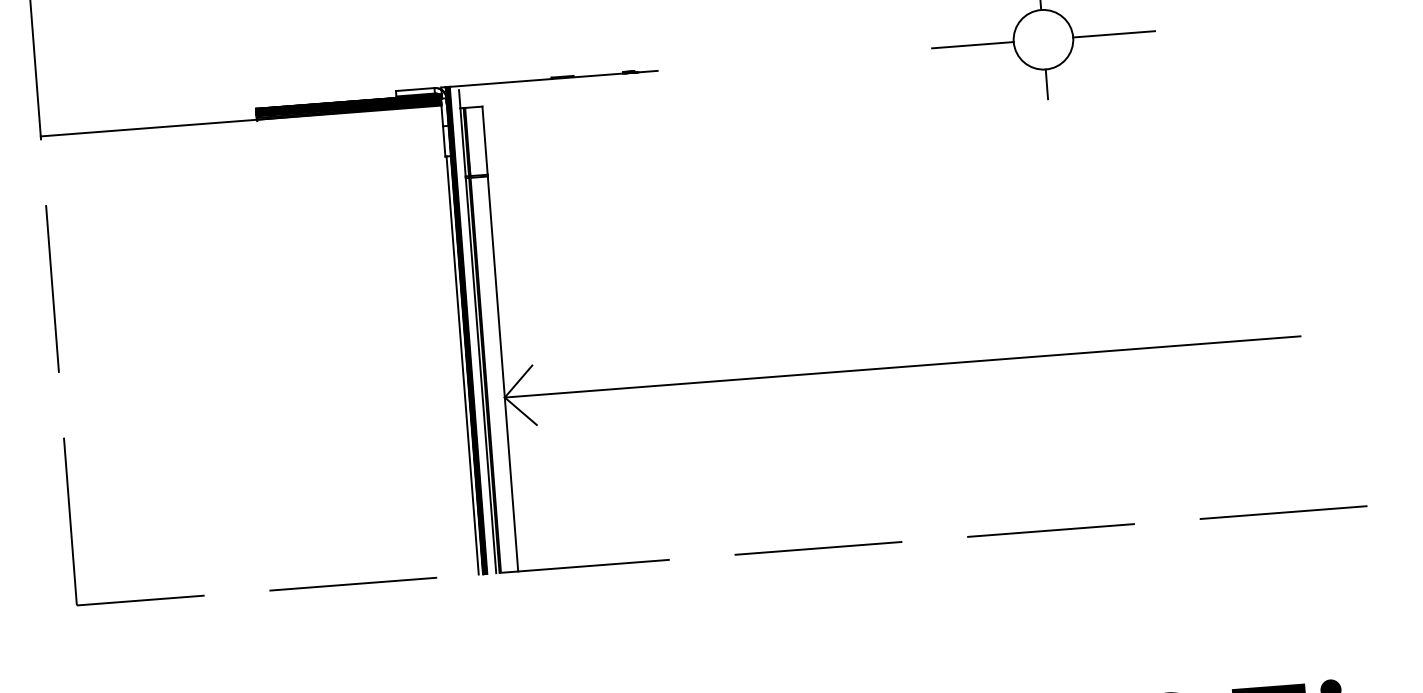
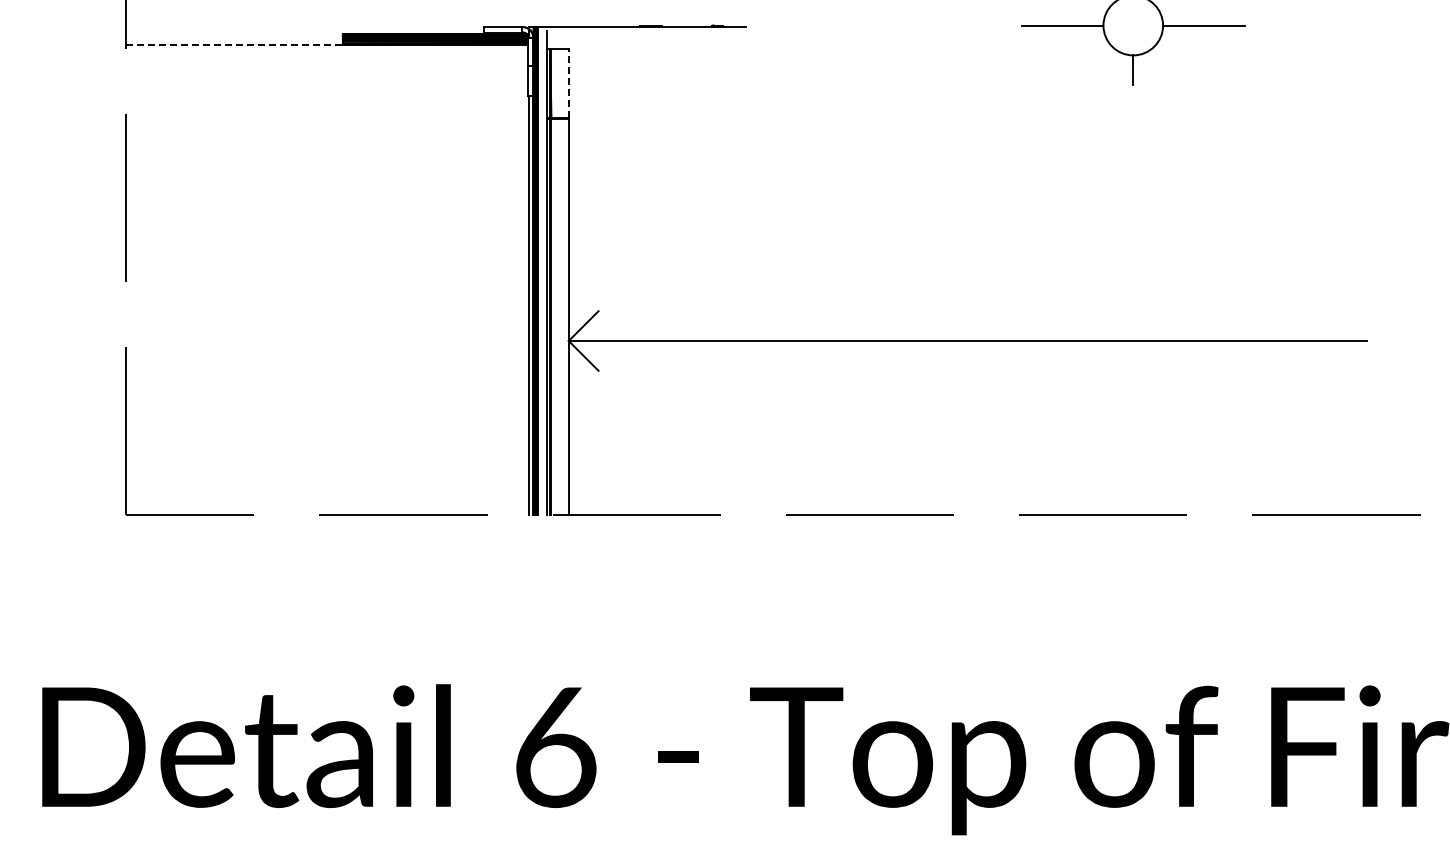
line: (149, 128) -> (235, 45), solid -> dashed
line: (484, 139) -> (568, 82), solid -> dashed

